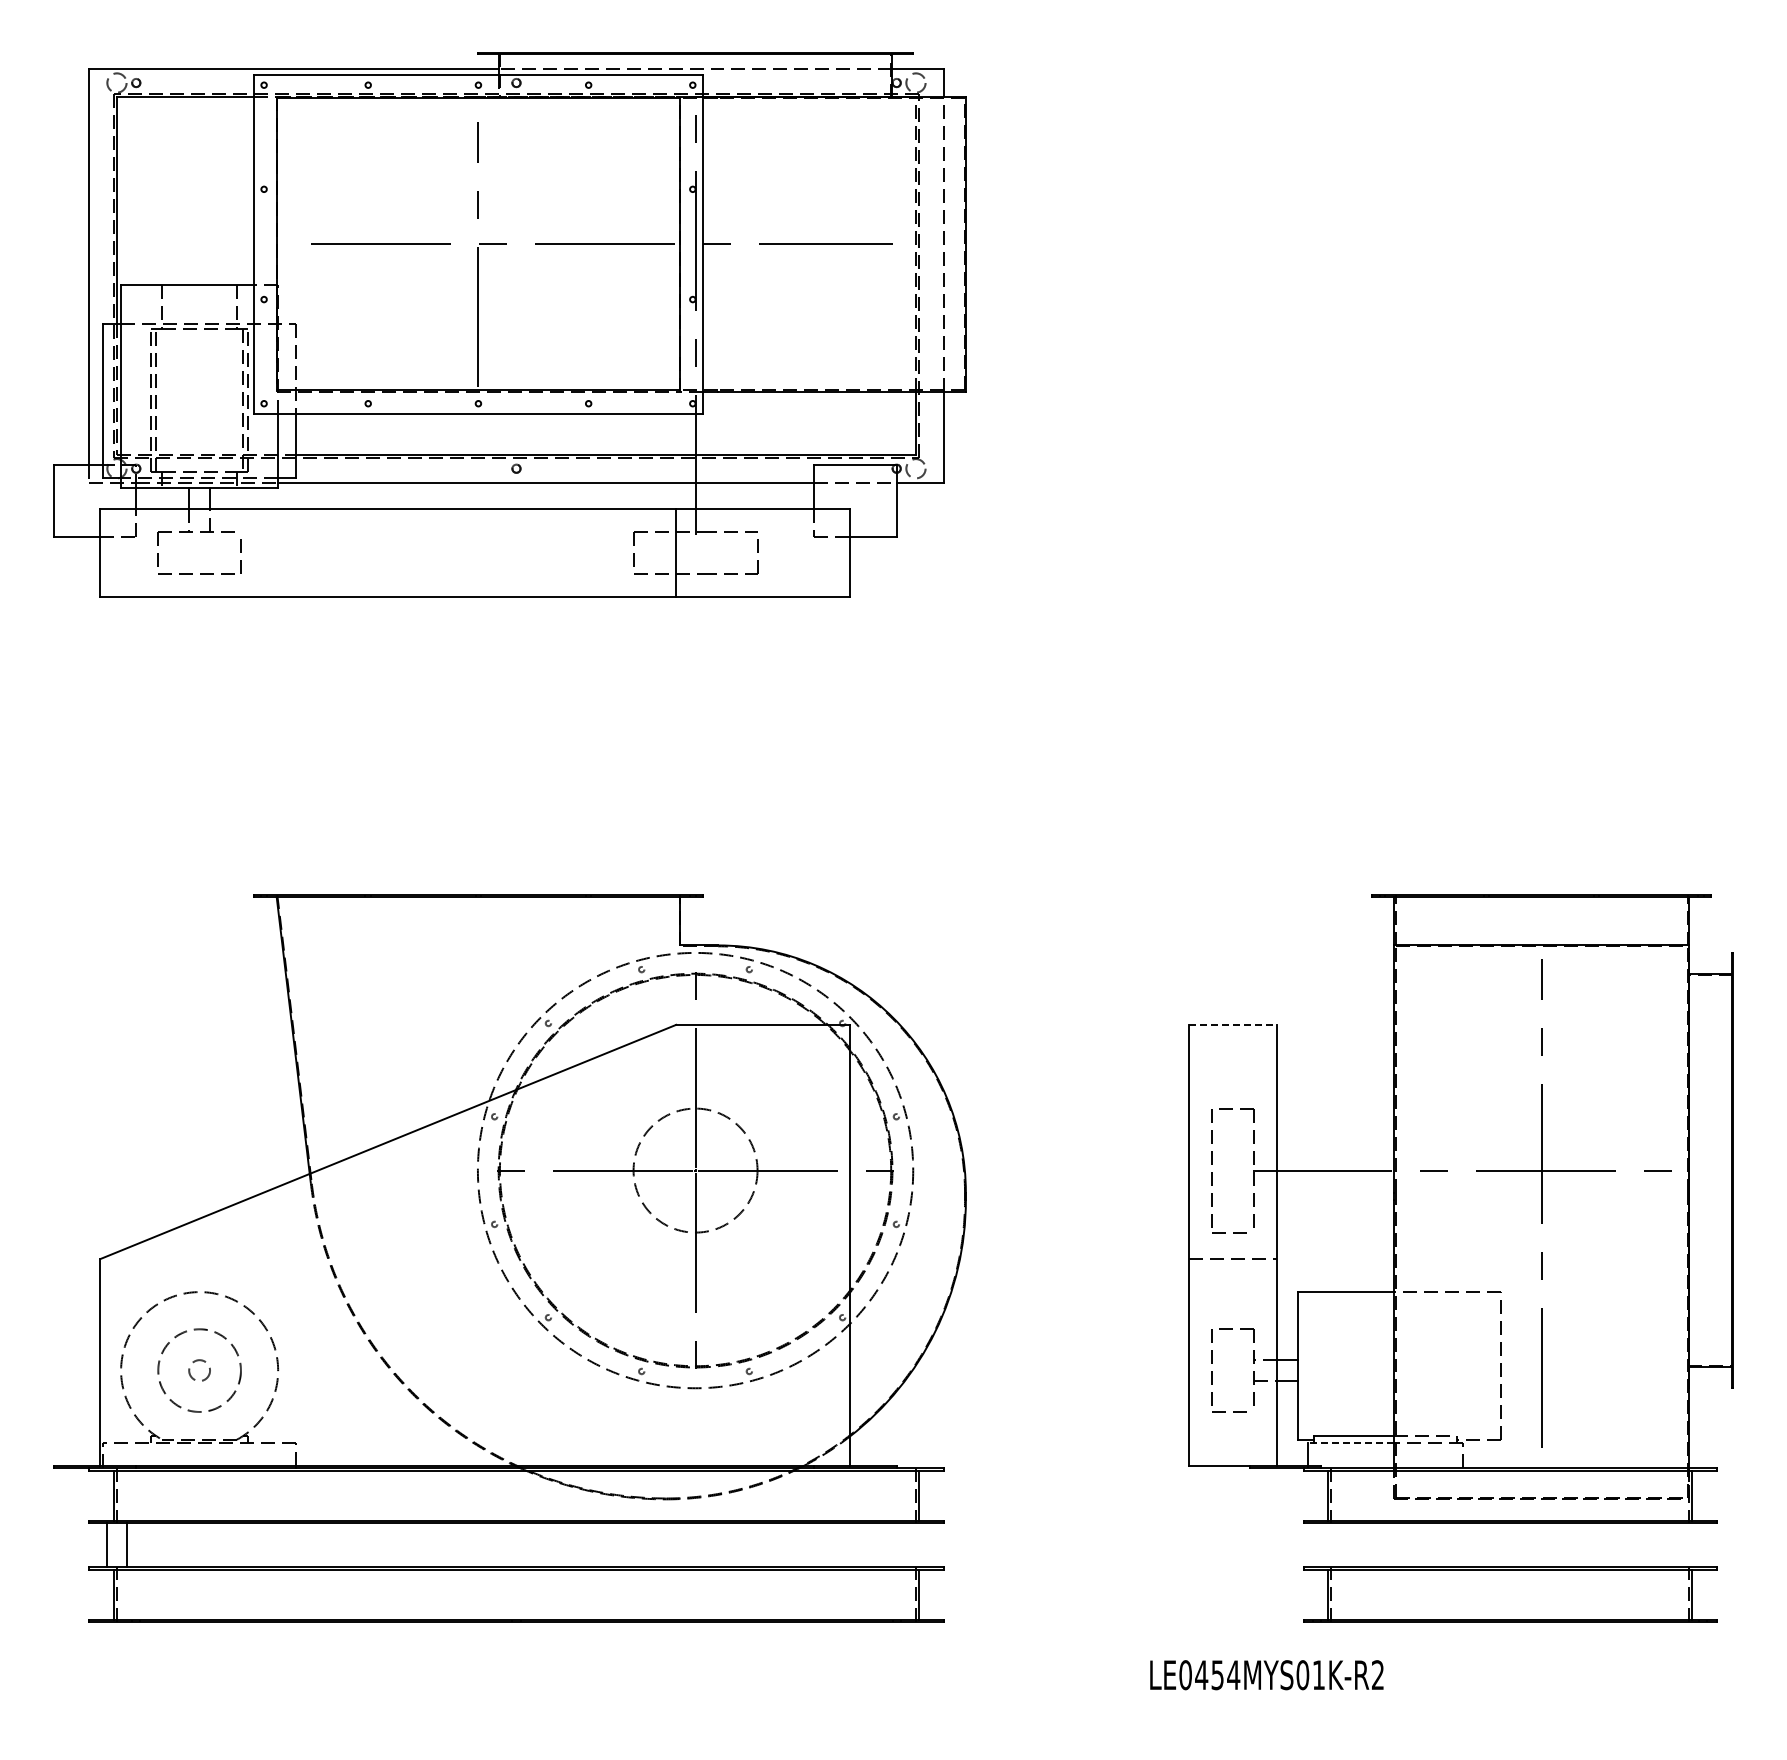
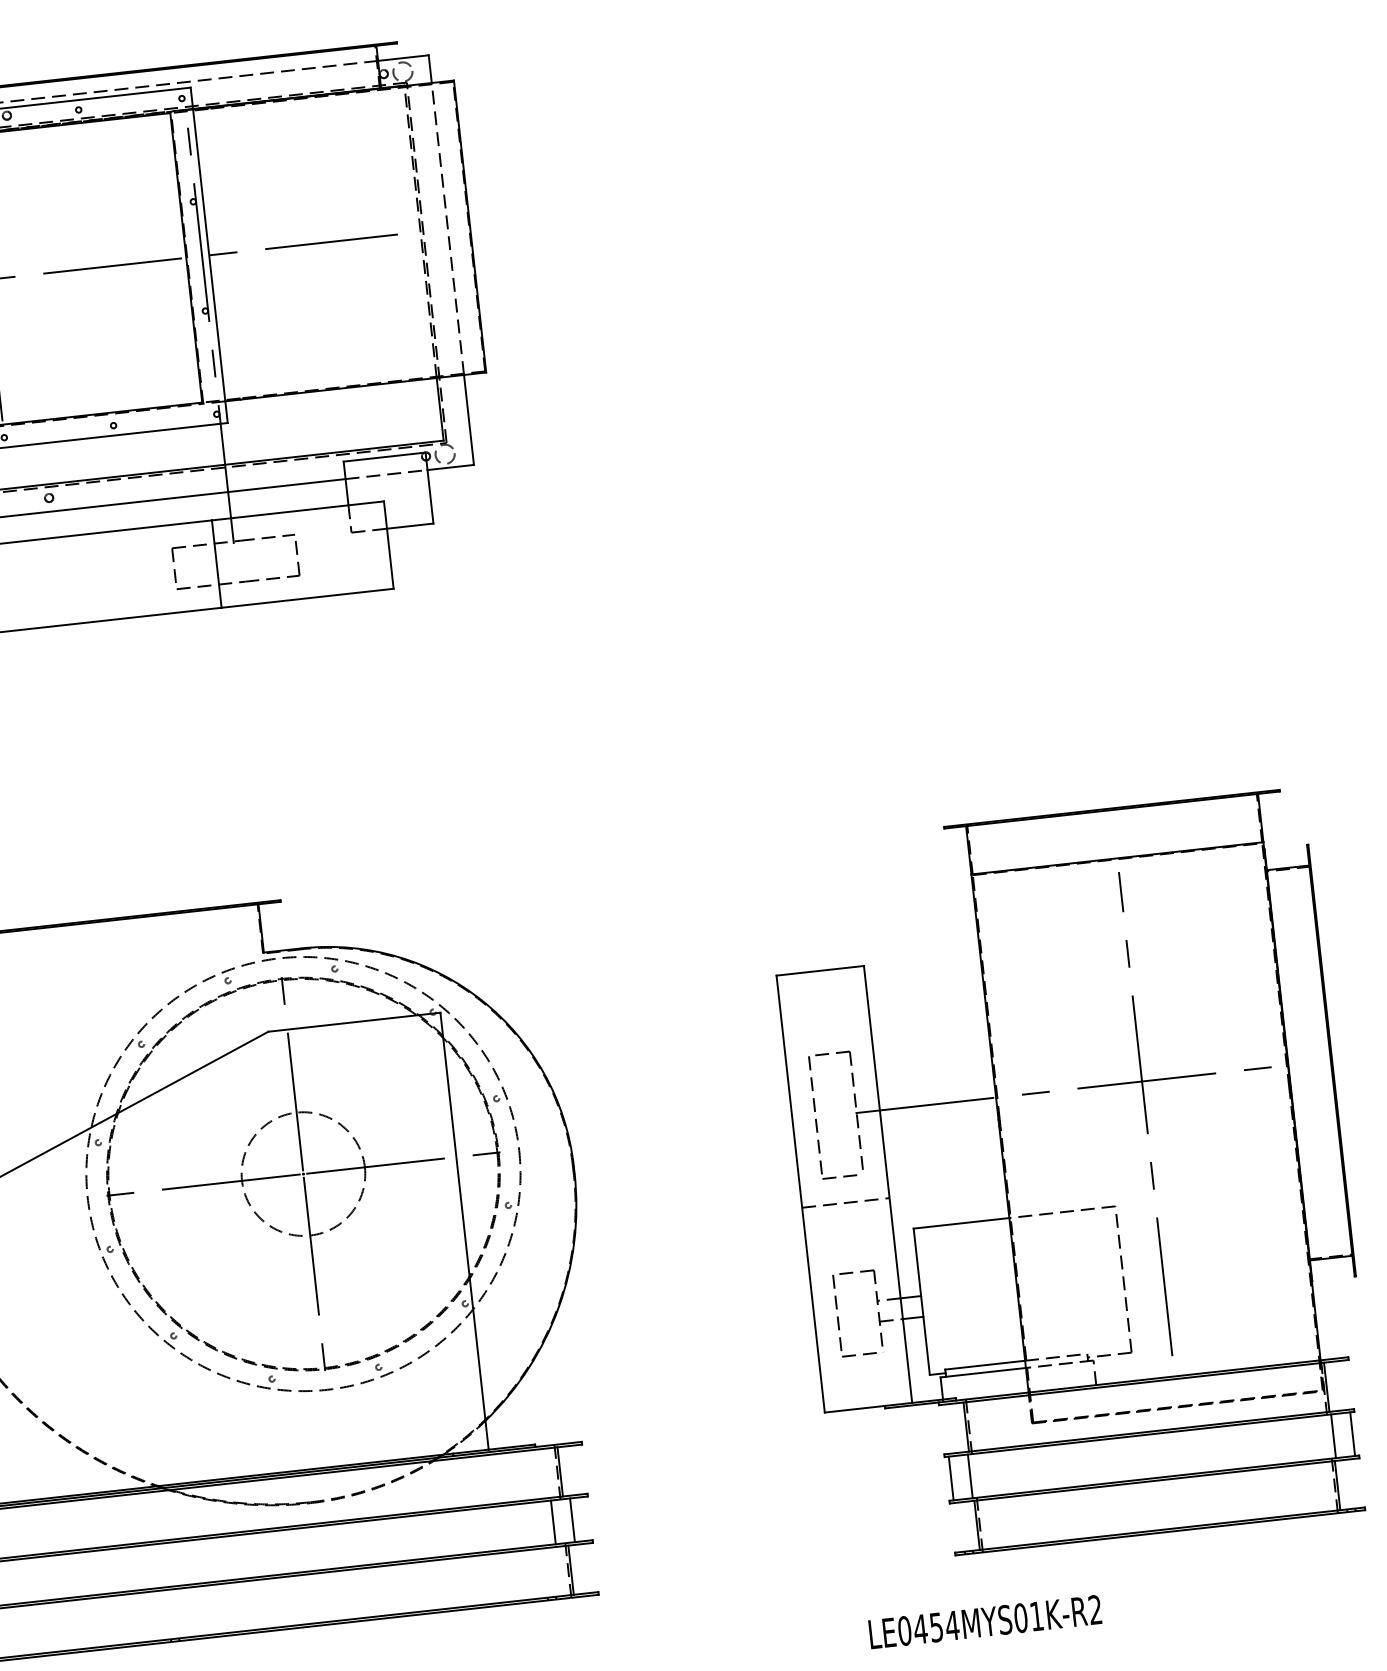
line: (1233, 1024) -> (820, 970), dashed -> solid
line: (1350, 1443) -> (982, 1372), dashed -> solid
line: (906, 1545) -> (553, 1522), added
line: (925, 1545) -> (572, 1520), added
line: (1307, 1545) -> (951, 1478), added
line: (1326, 1545) -> (969, 1476), added
line: (1693, 1545) -> (1333, 1436), added
line: (1712, 1545) -> (1352, 1434), added
text: (1266, 1675) -> (984, 1622), moved

